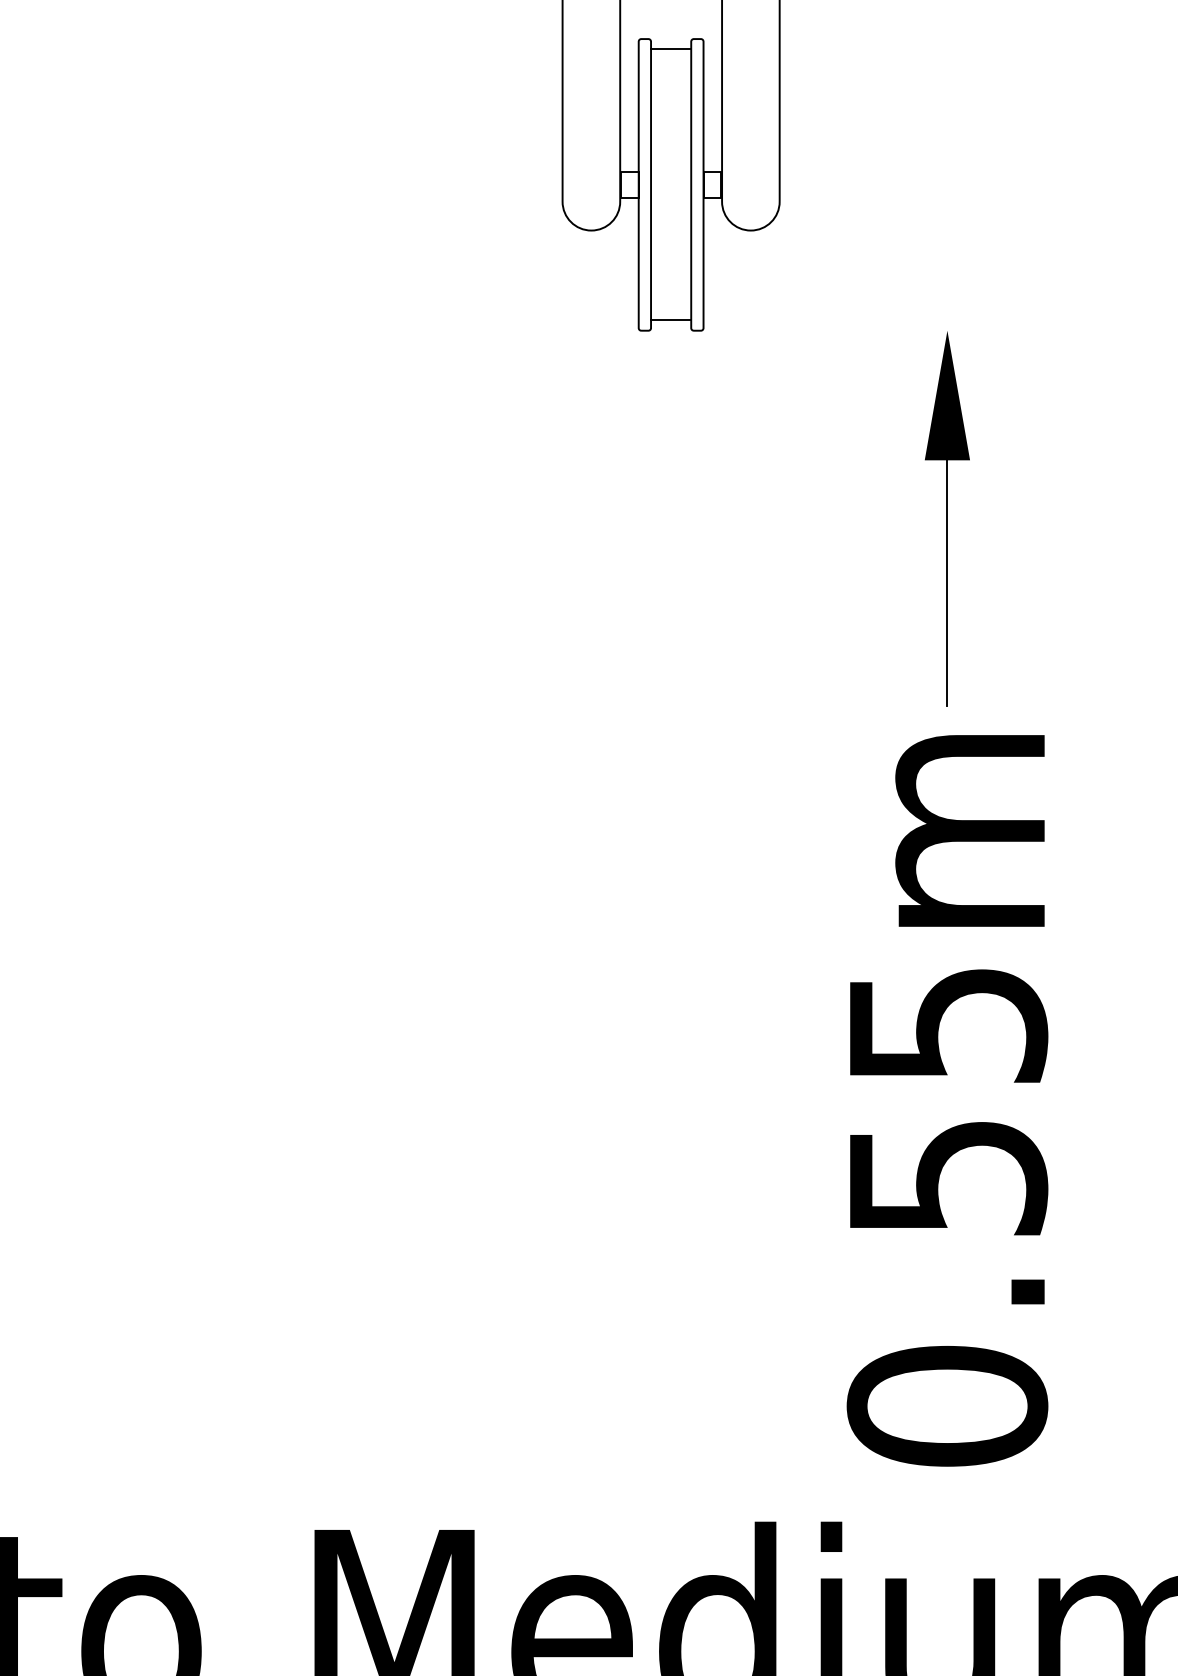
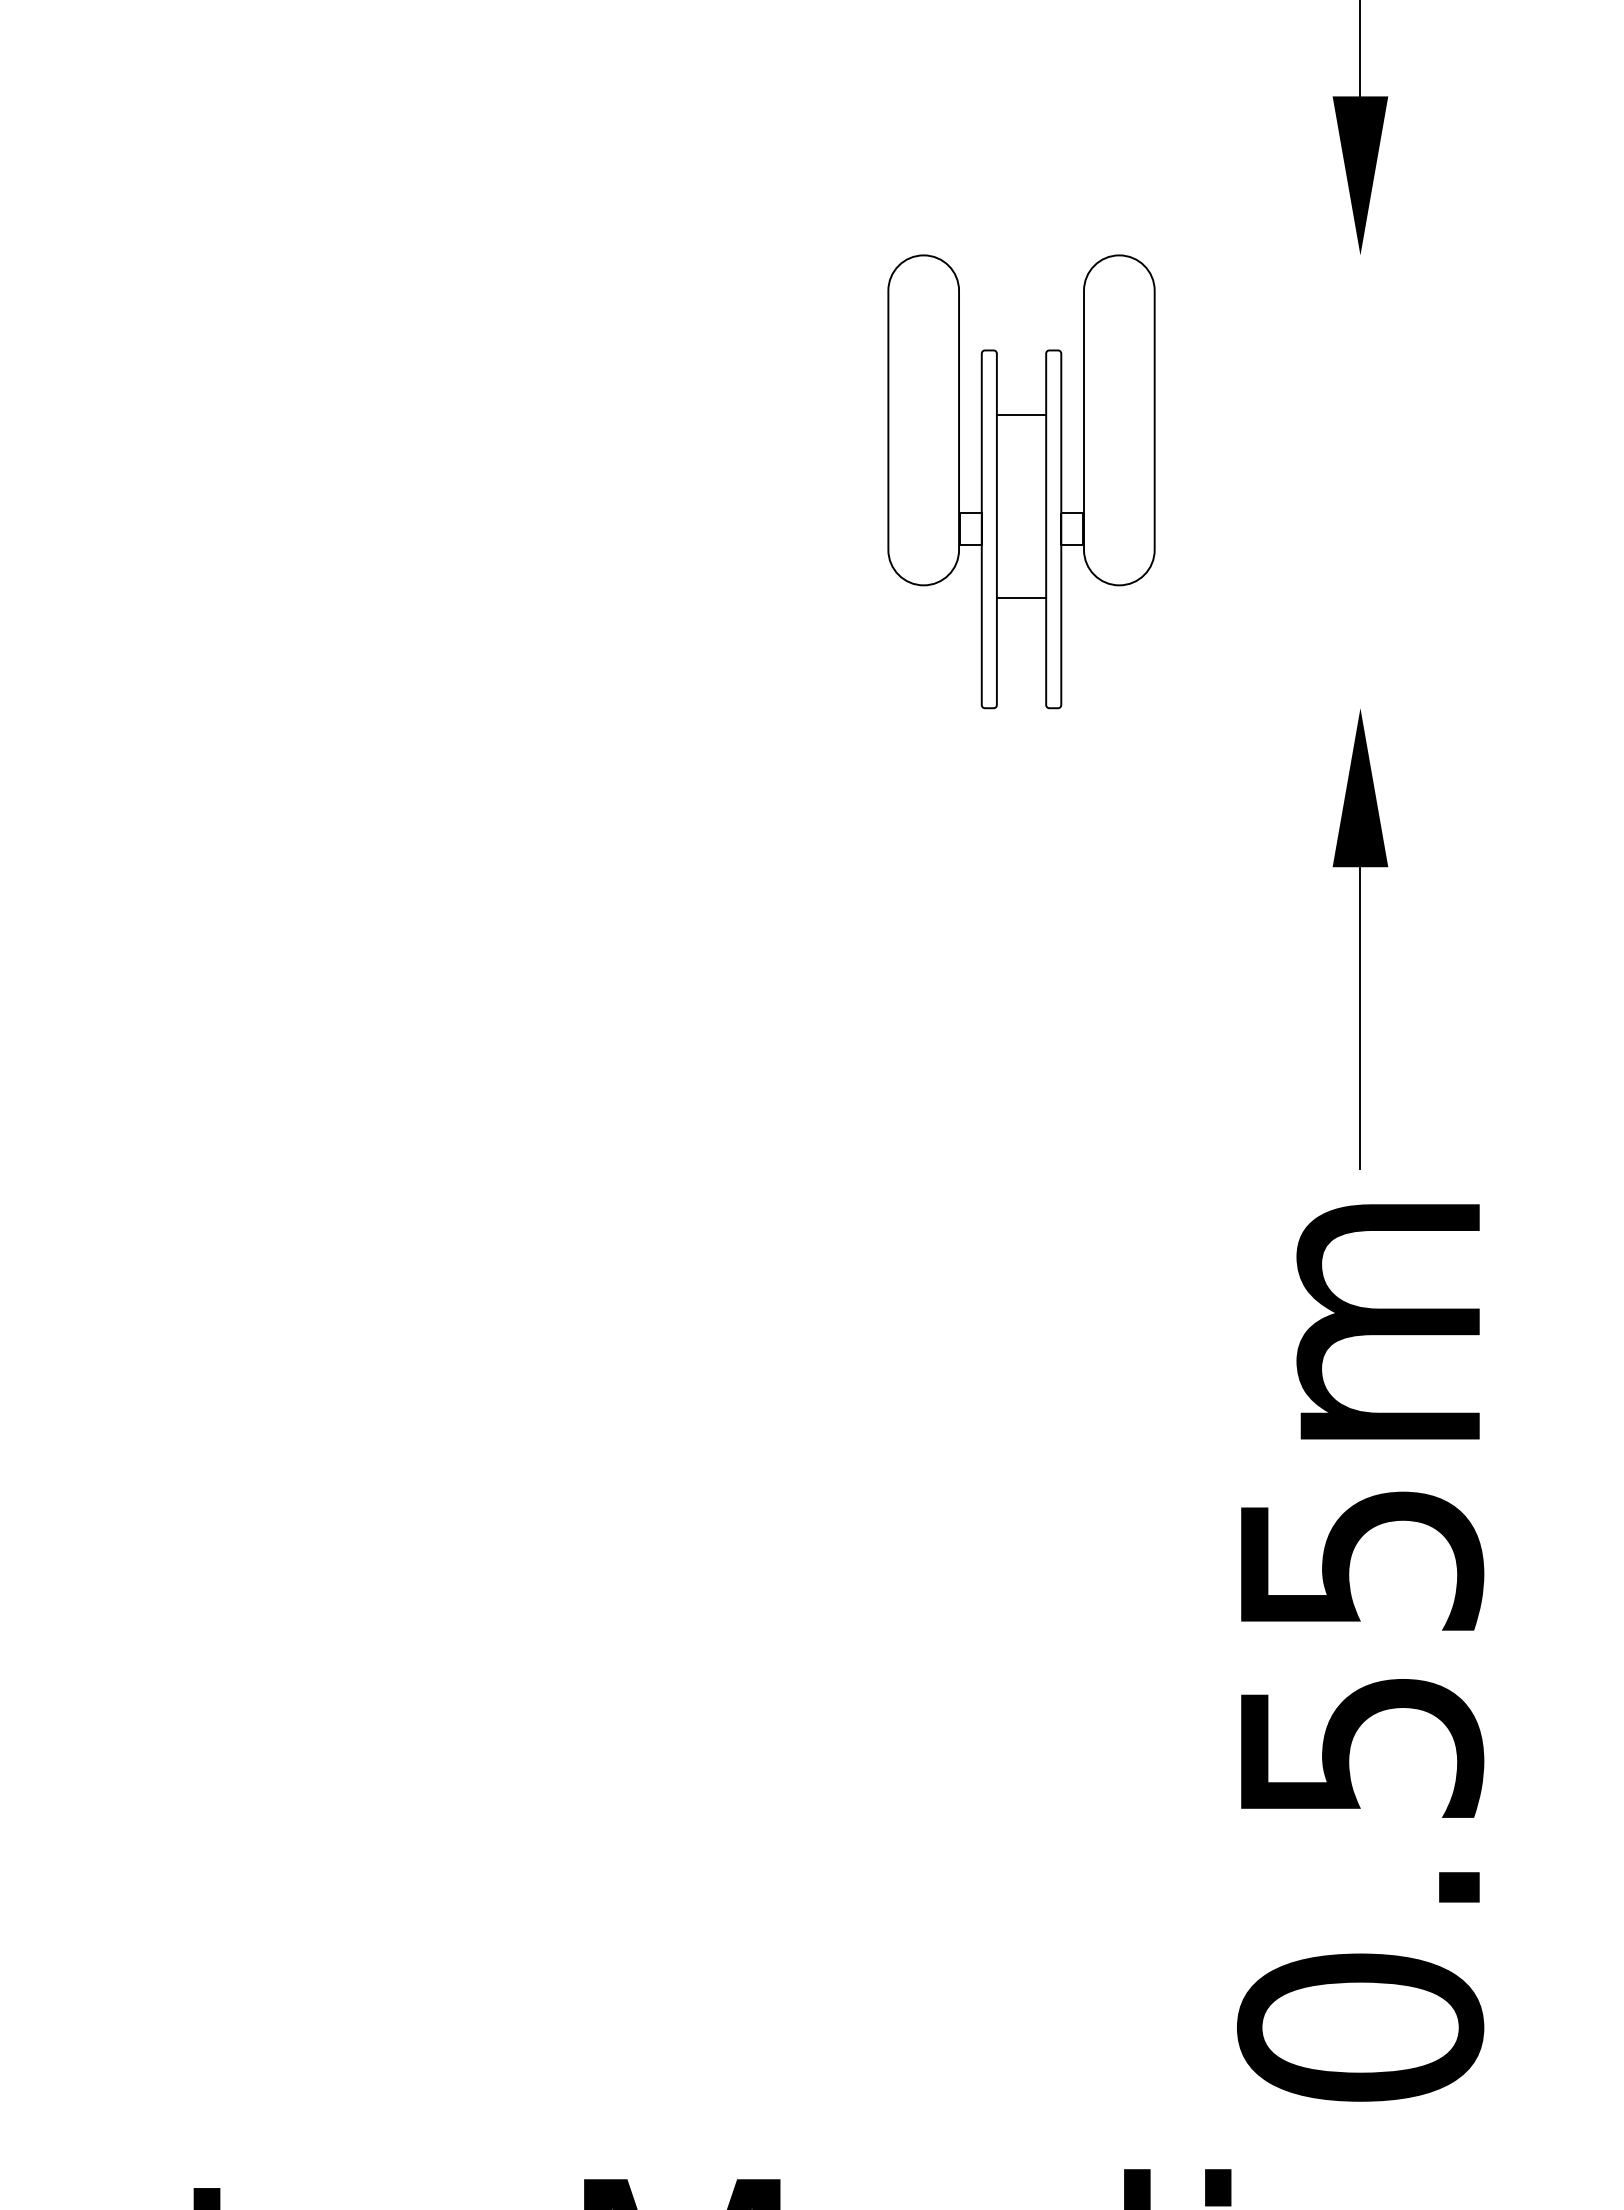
line: (671, 49) -> (1021, 415), moved
line: (671, 320) -> (1021, 597), moved

